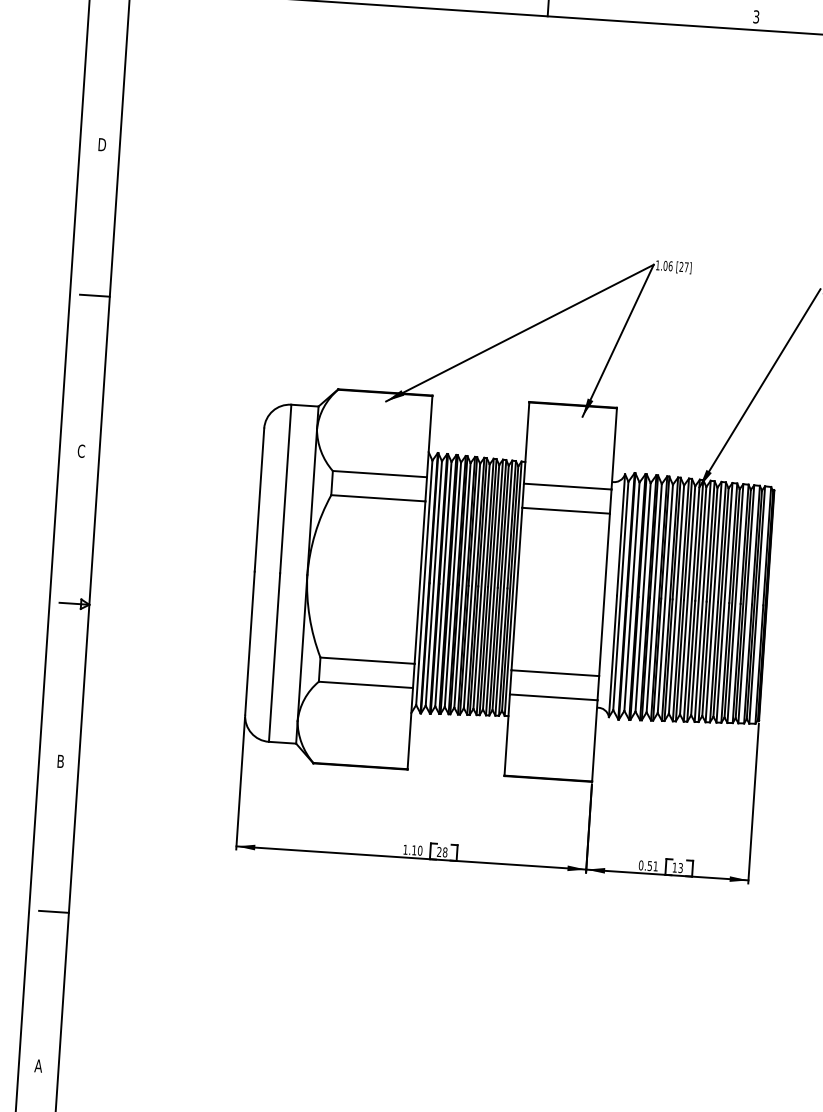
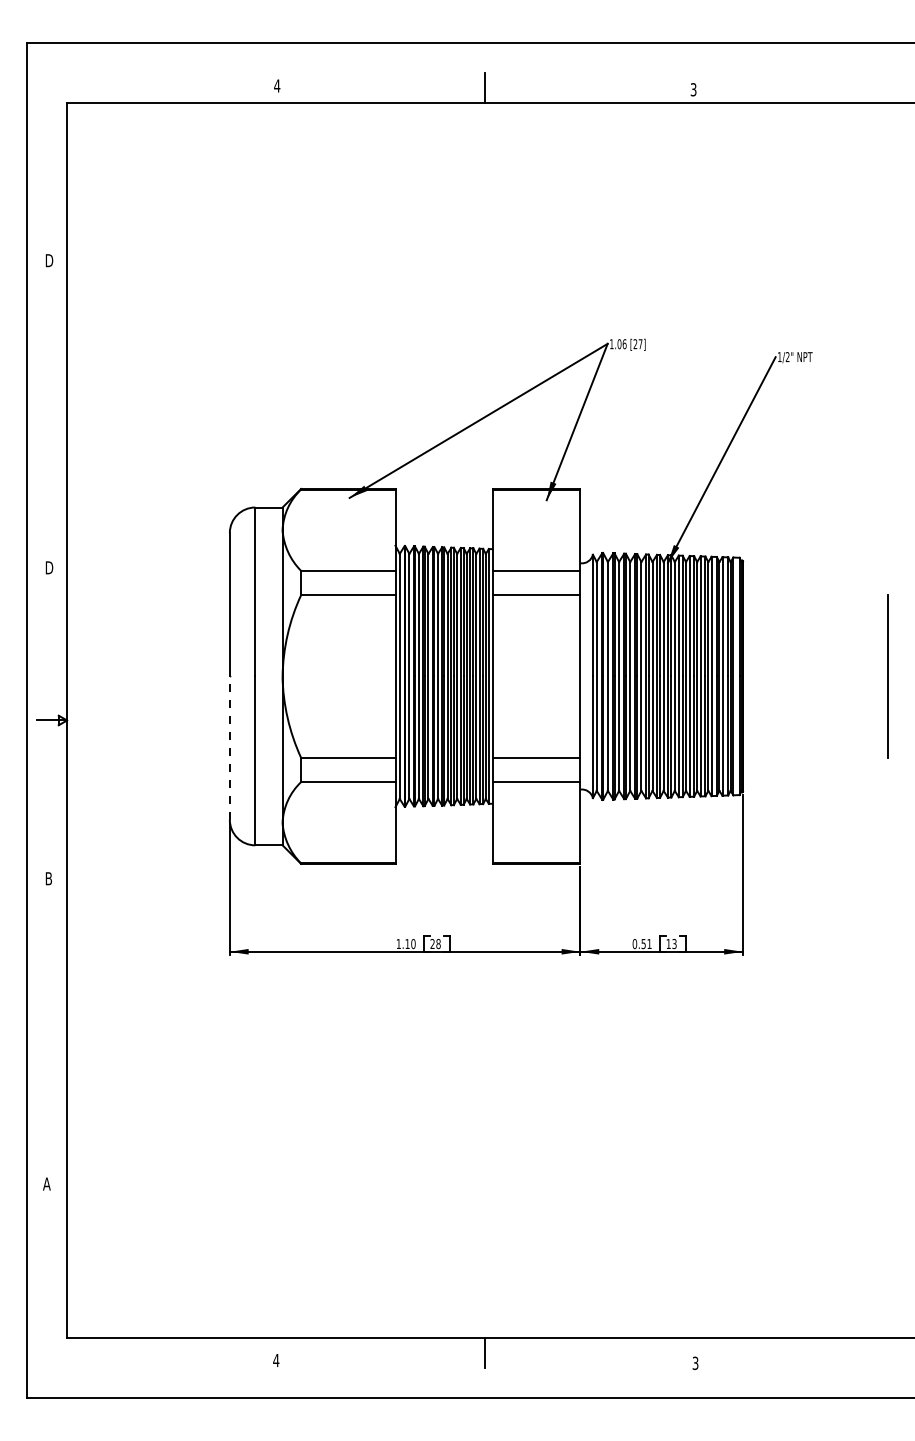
line: (95, 295) -> (52, 411), removed
text: (81, 450) -> (49, 567), C -> D
line: (249, 643) -> (229, 748), solid -> dashed
line: (54, 912) -> (52, 1029), removed

